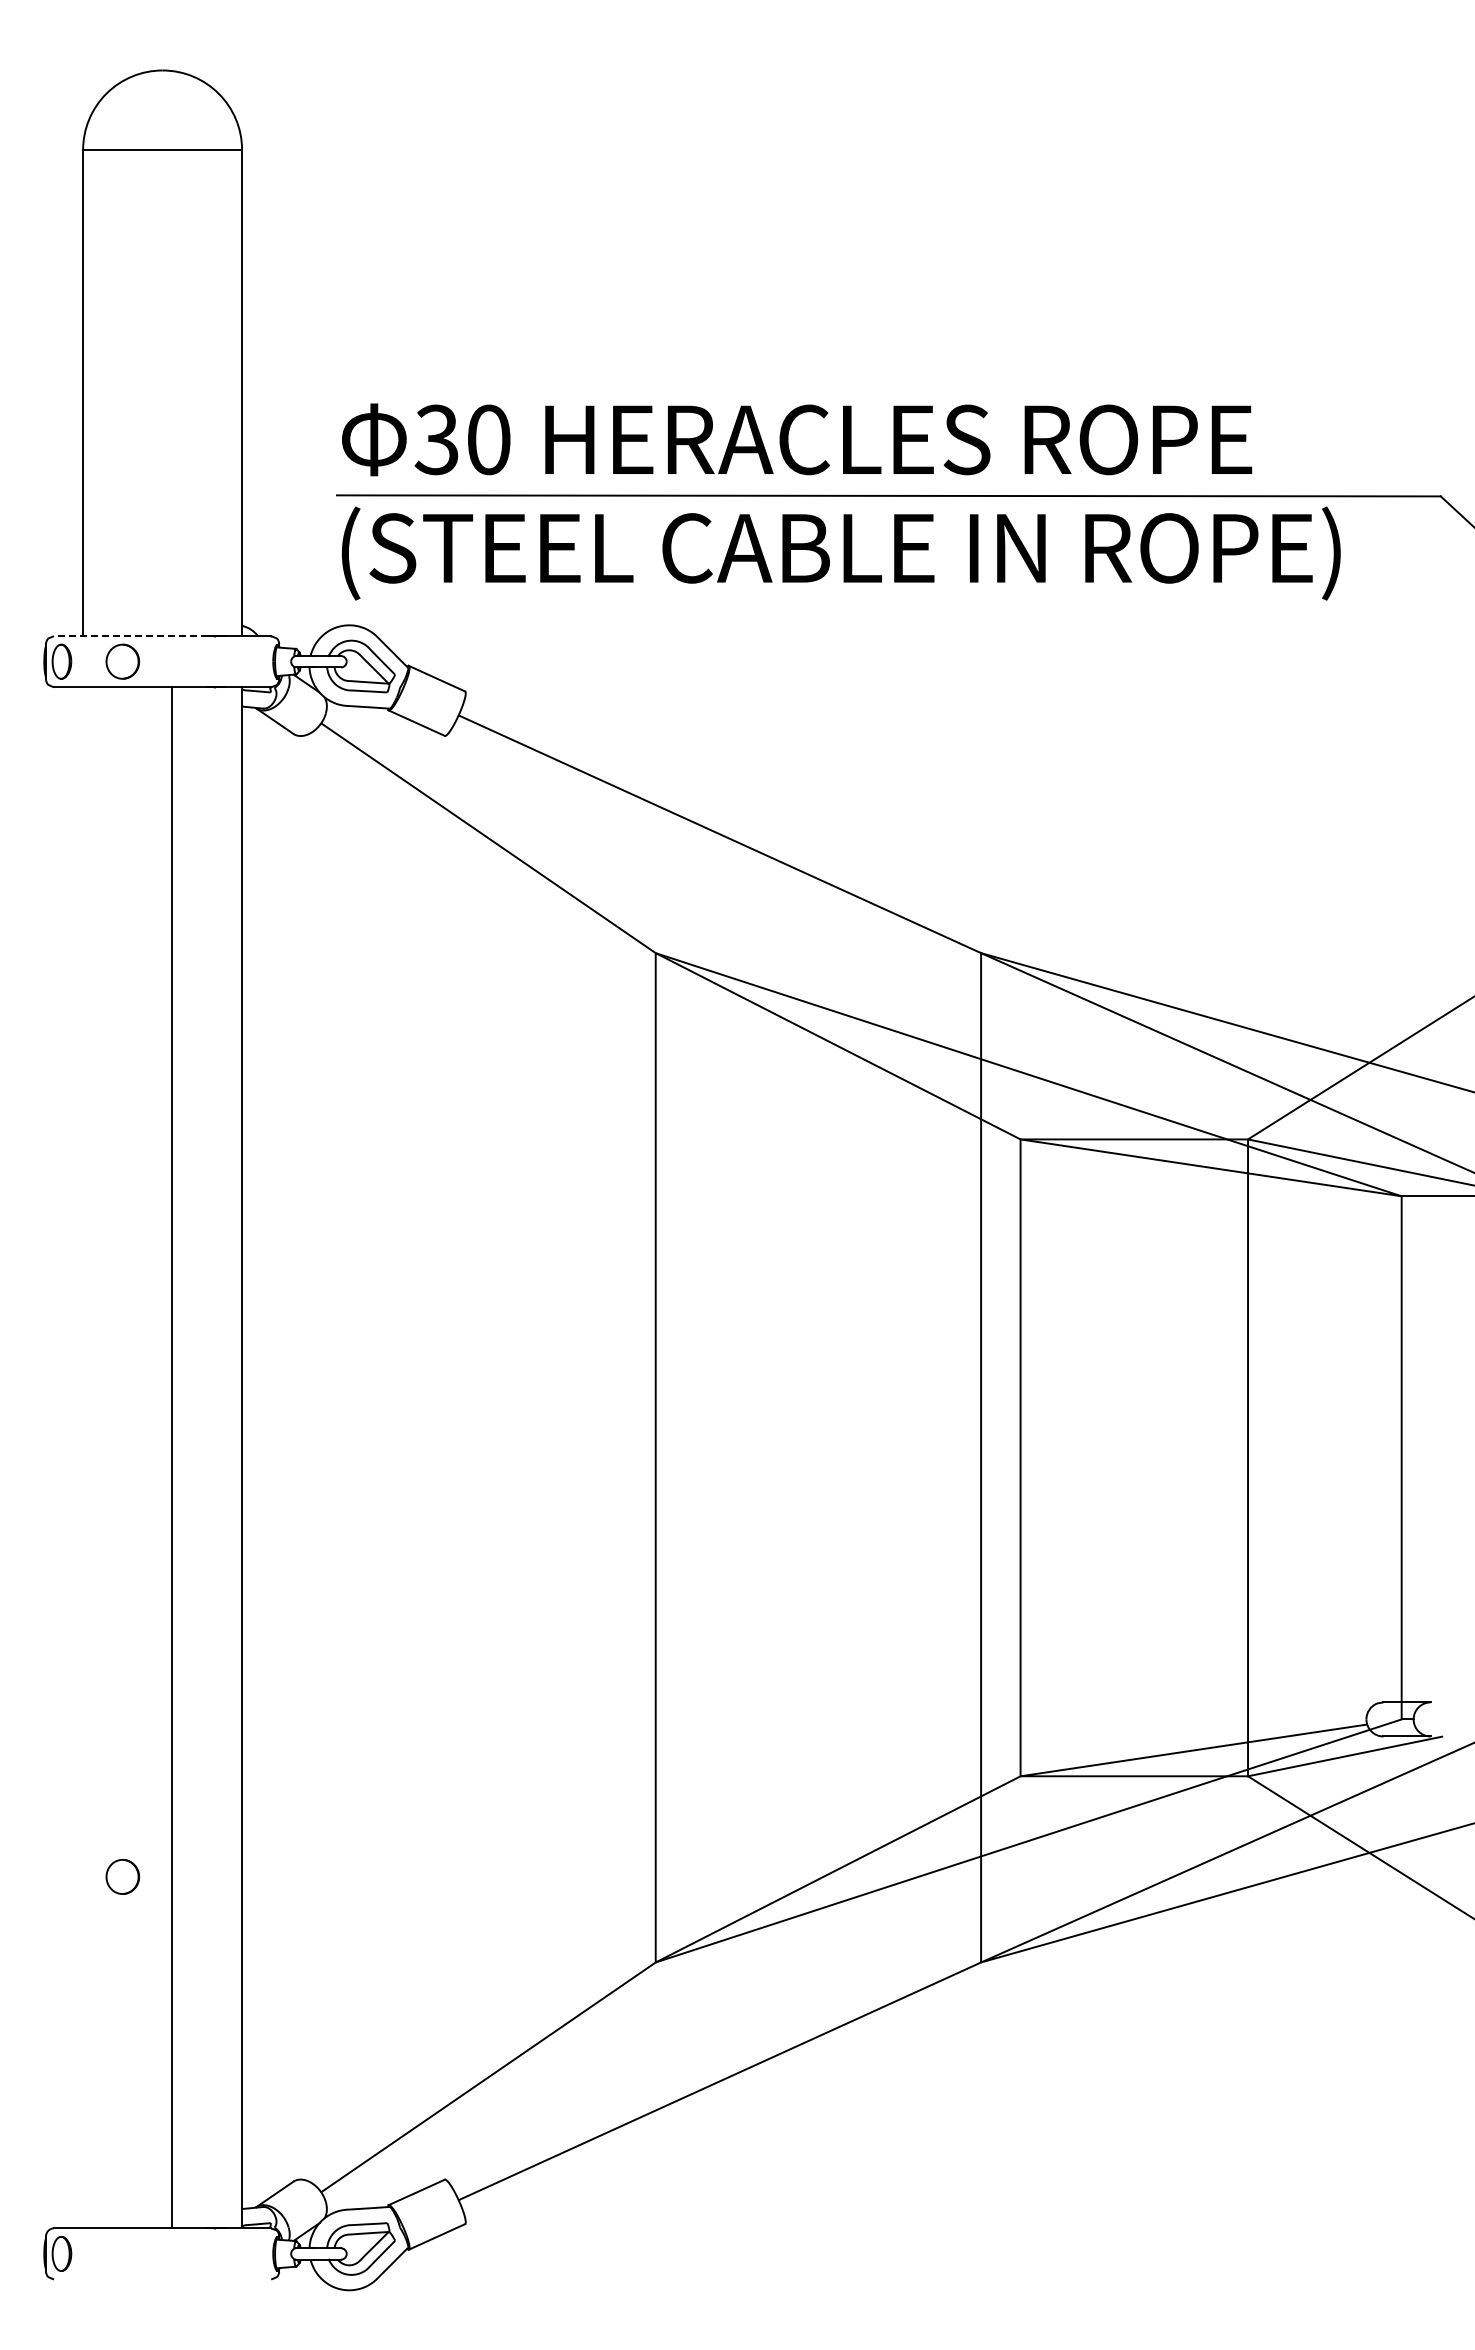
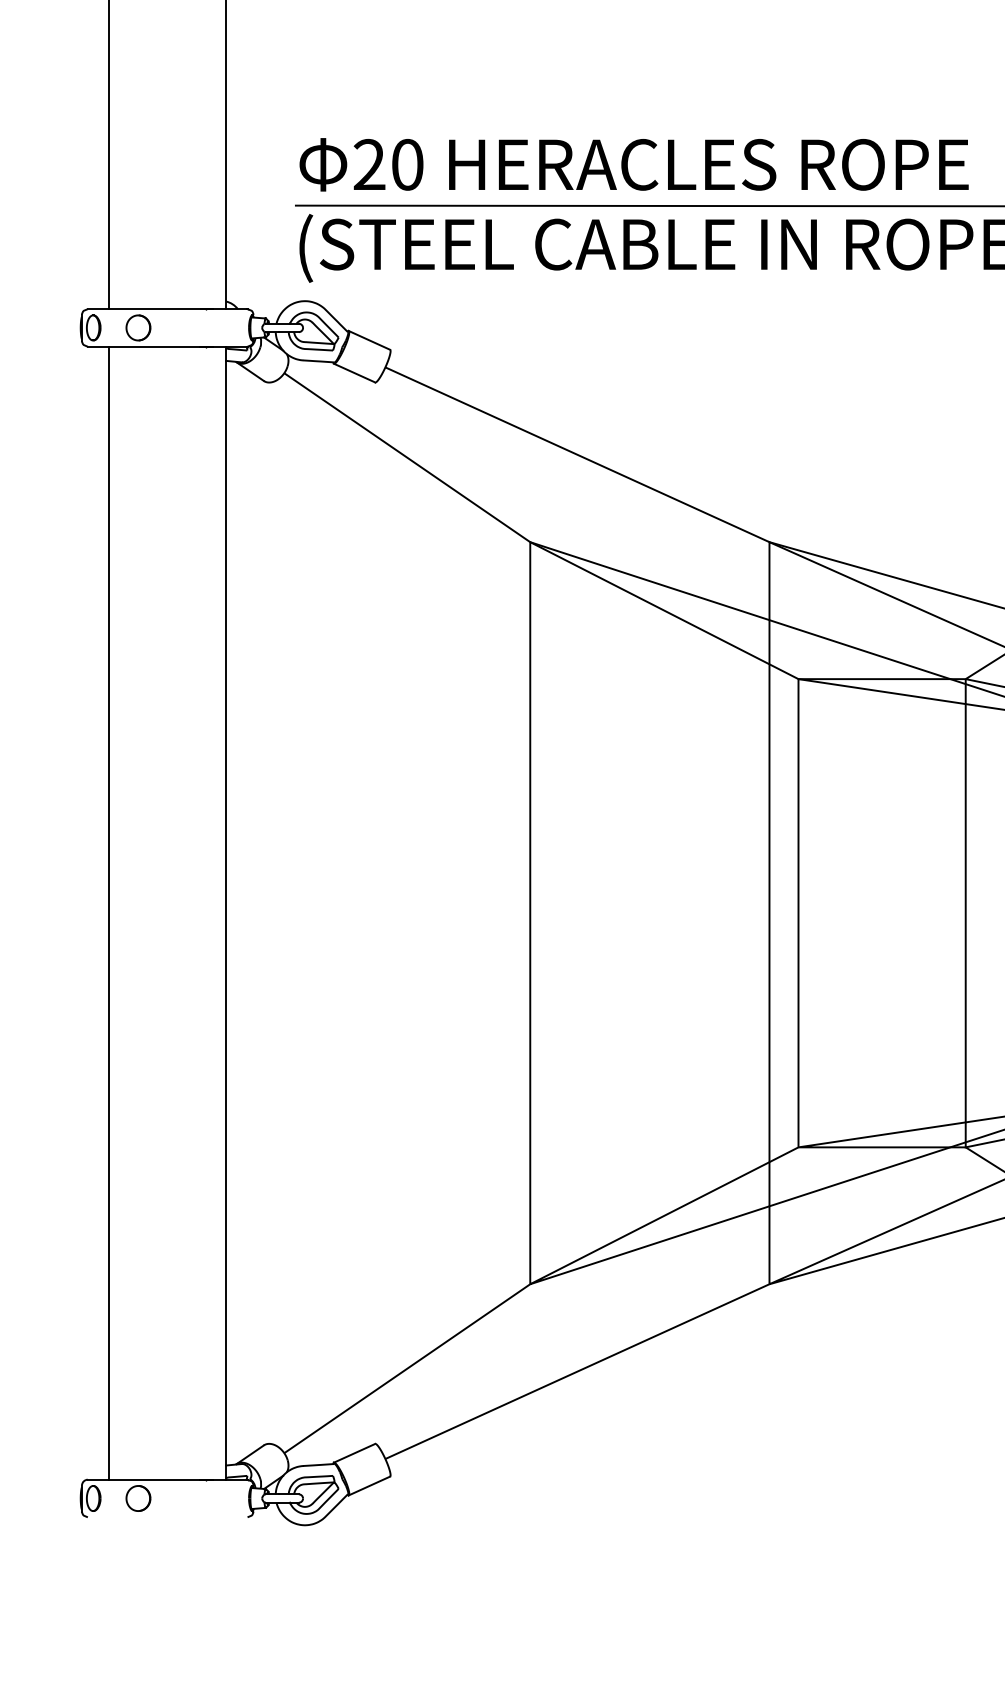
text: (436, 439) -> (369, 164), 30 -> 20
line: (130, 636) -> (144, 309), dashed -> solid
line: (172, 1457) -> (109, 912), moved
part: (122, 1876) -> (138, 1498), moved

